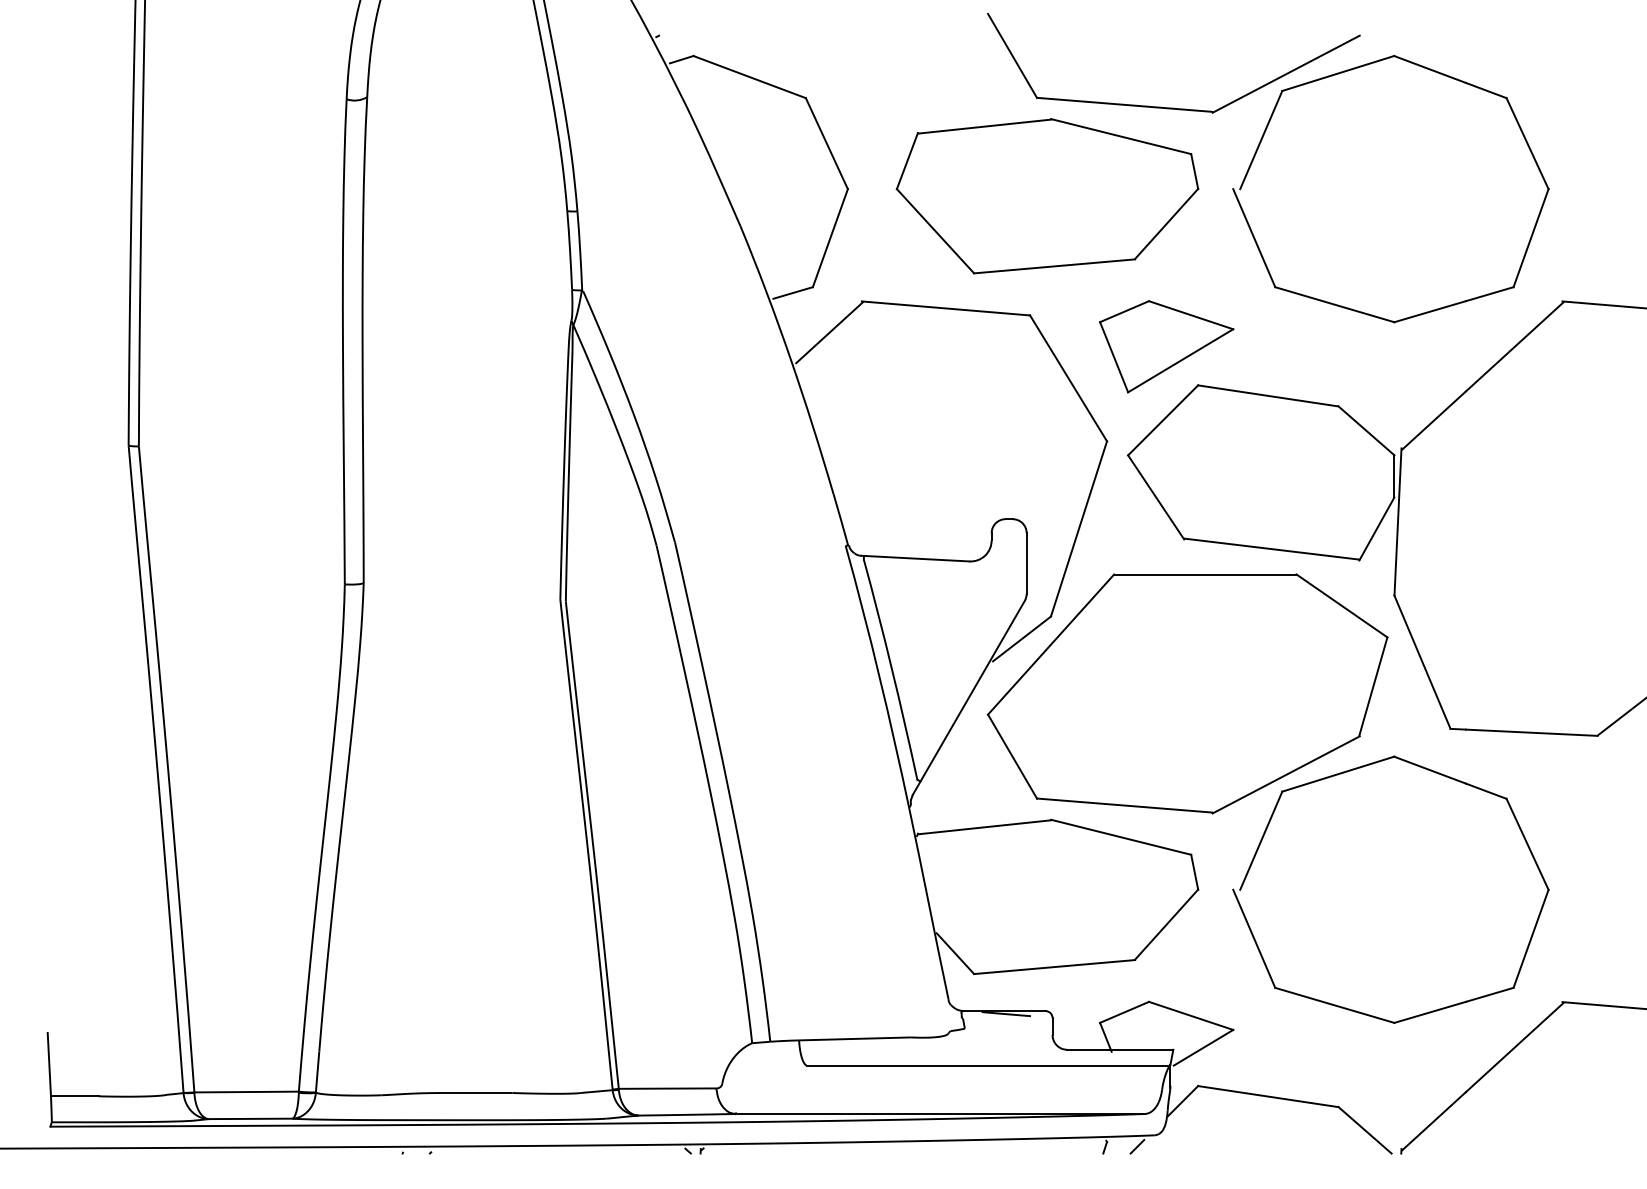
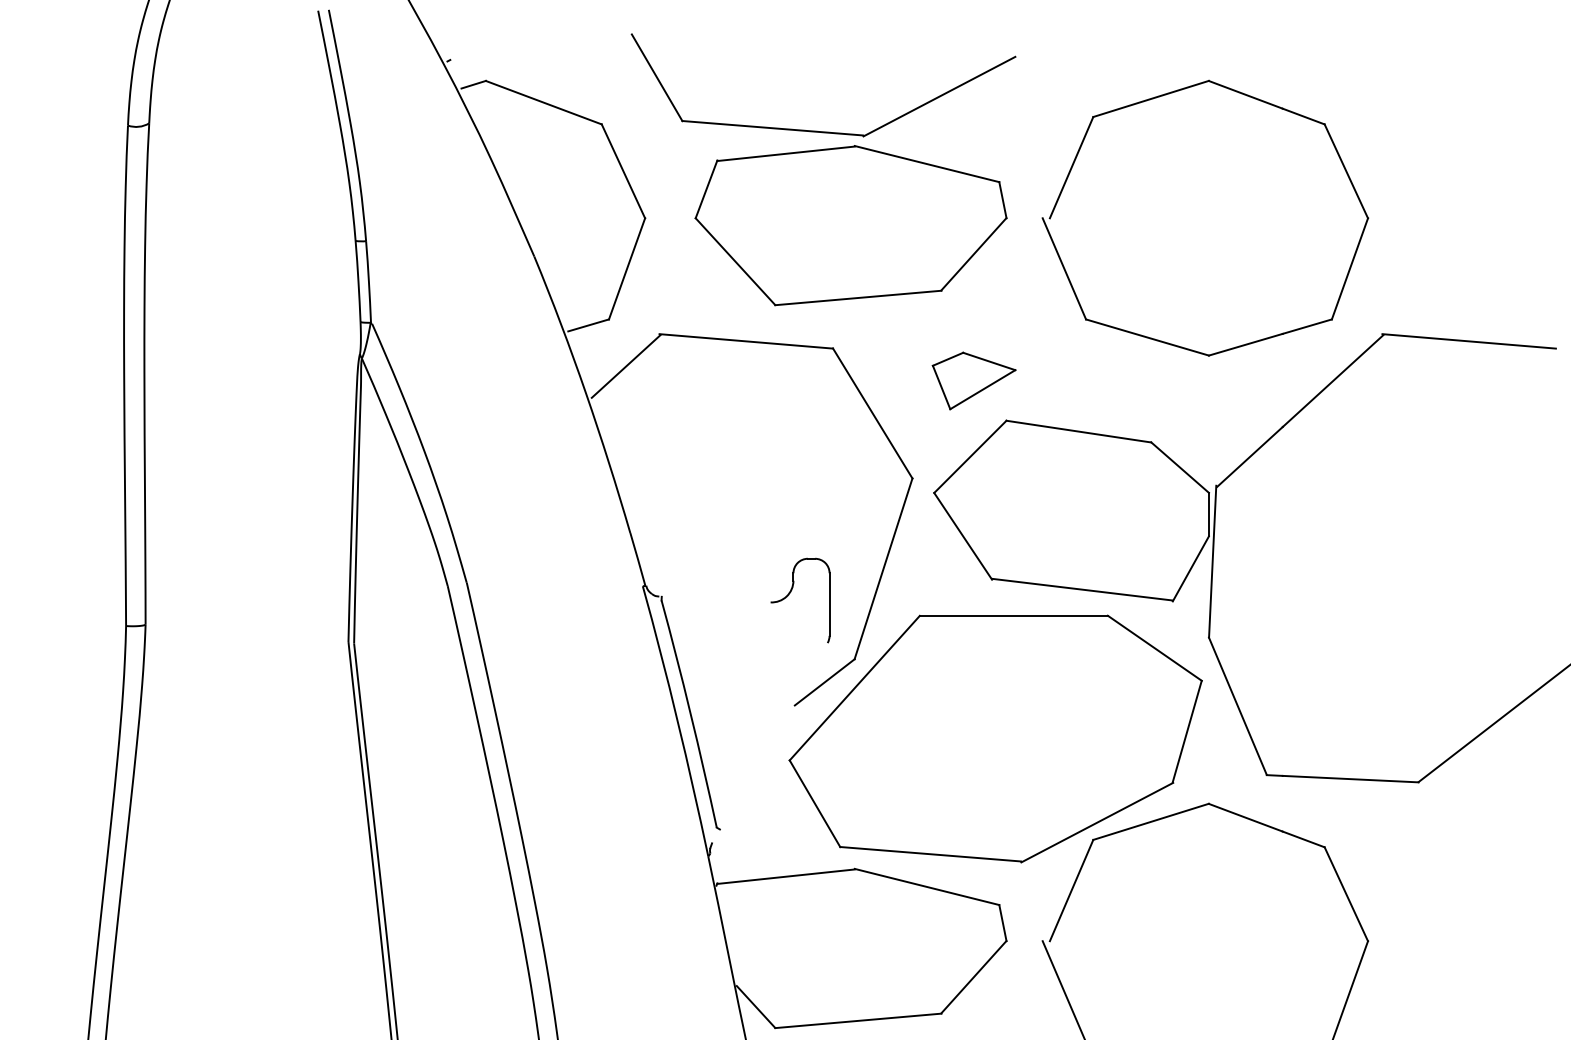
part: (1173, 107) -> (823, 130), moved
part: (1166, 346) -> (973, 380), size x0.6
line: (915, 558) -> (714, 599), removed
line: (968, 697) -> (769, 742), removed

